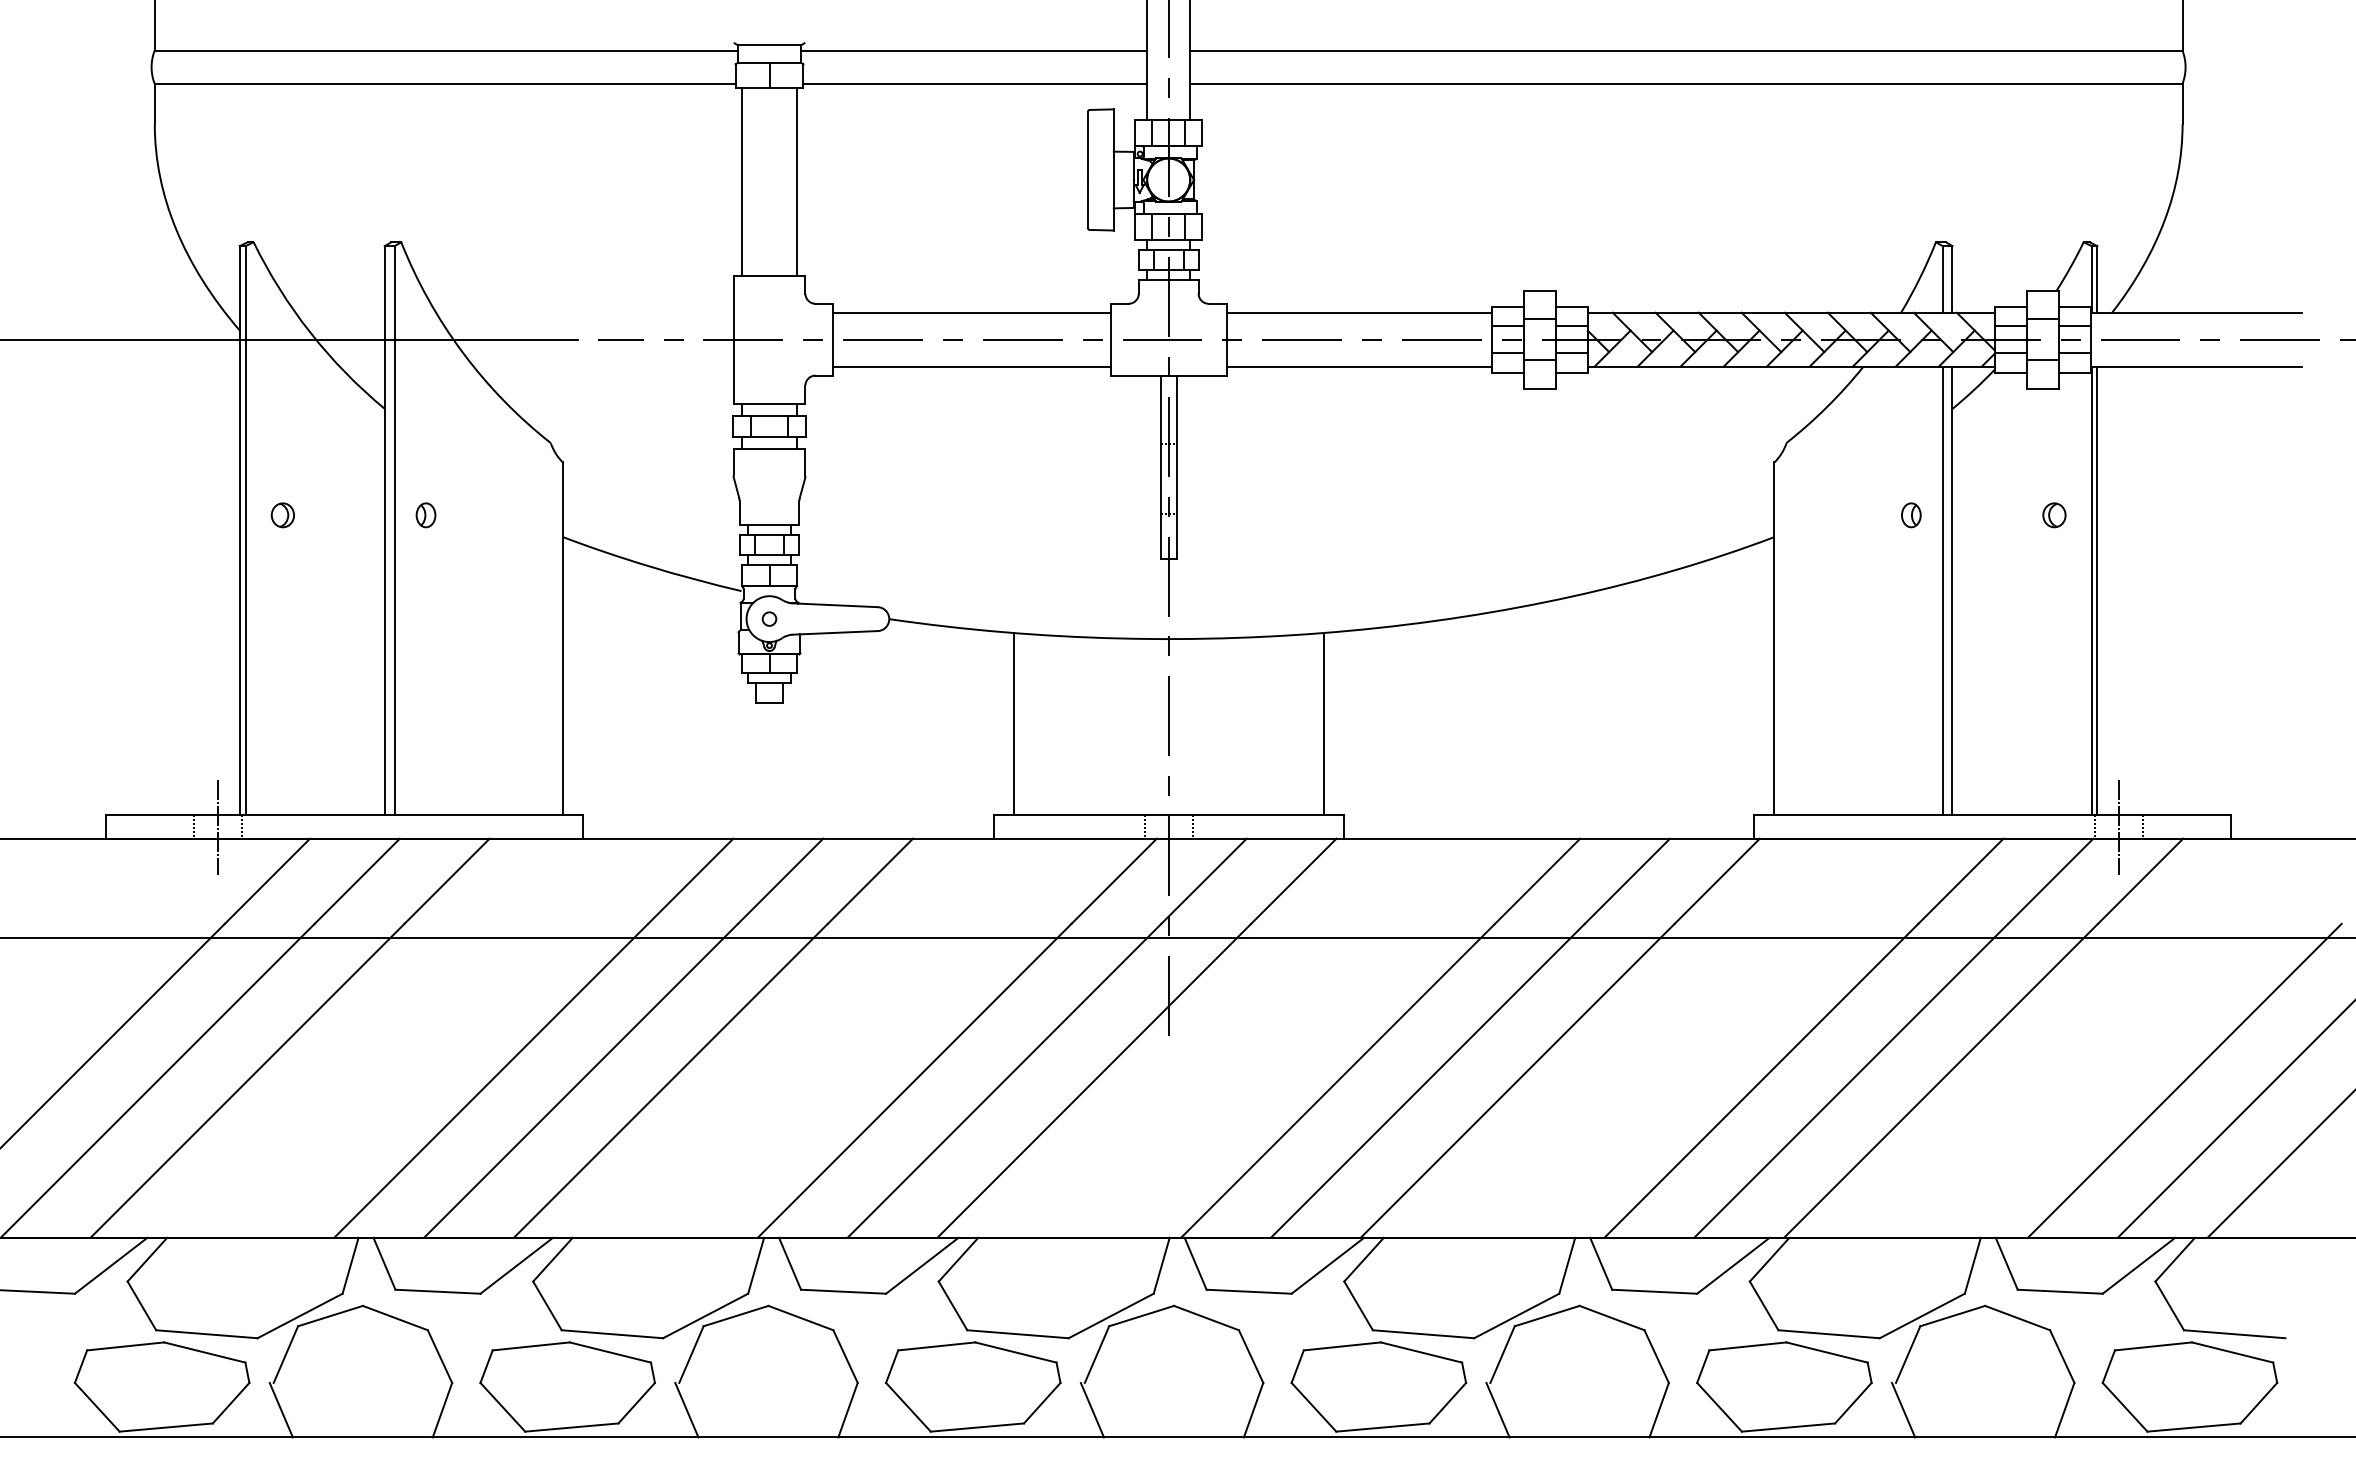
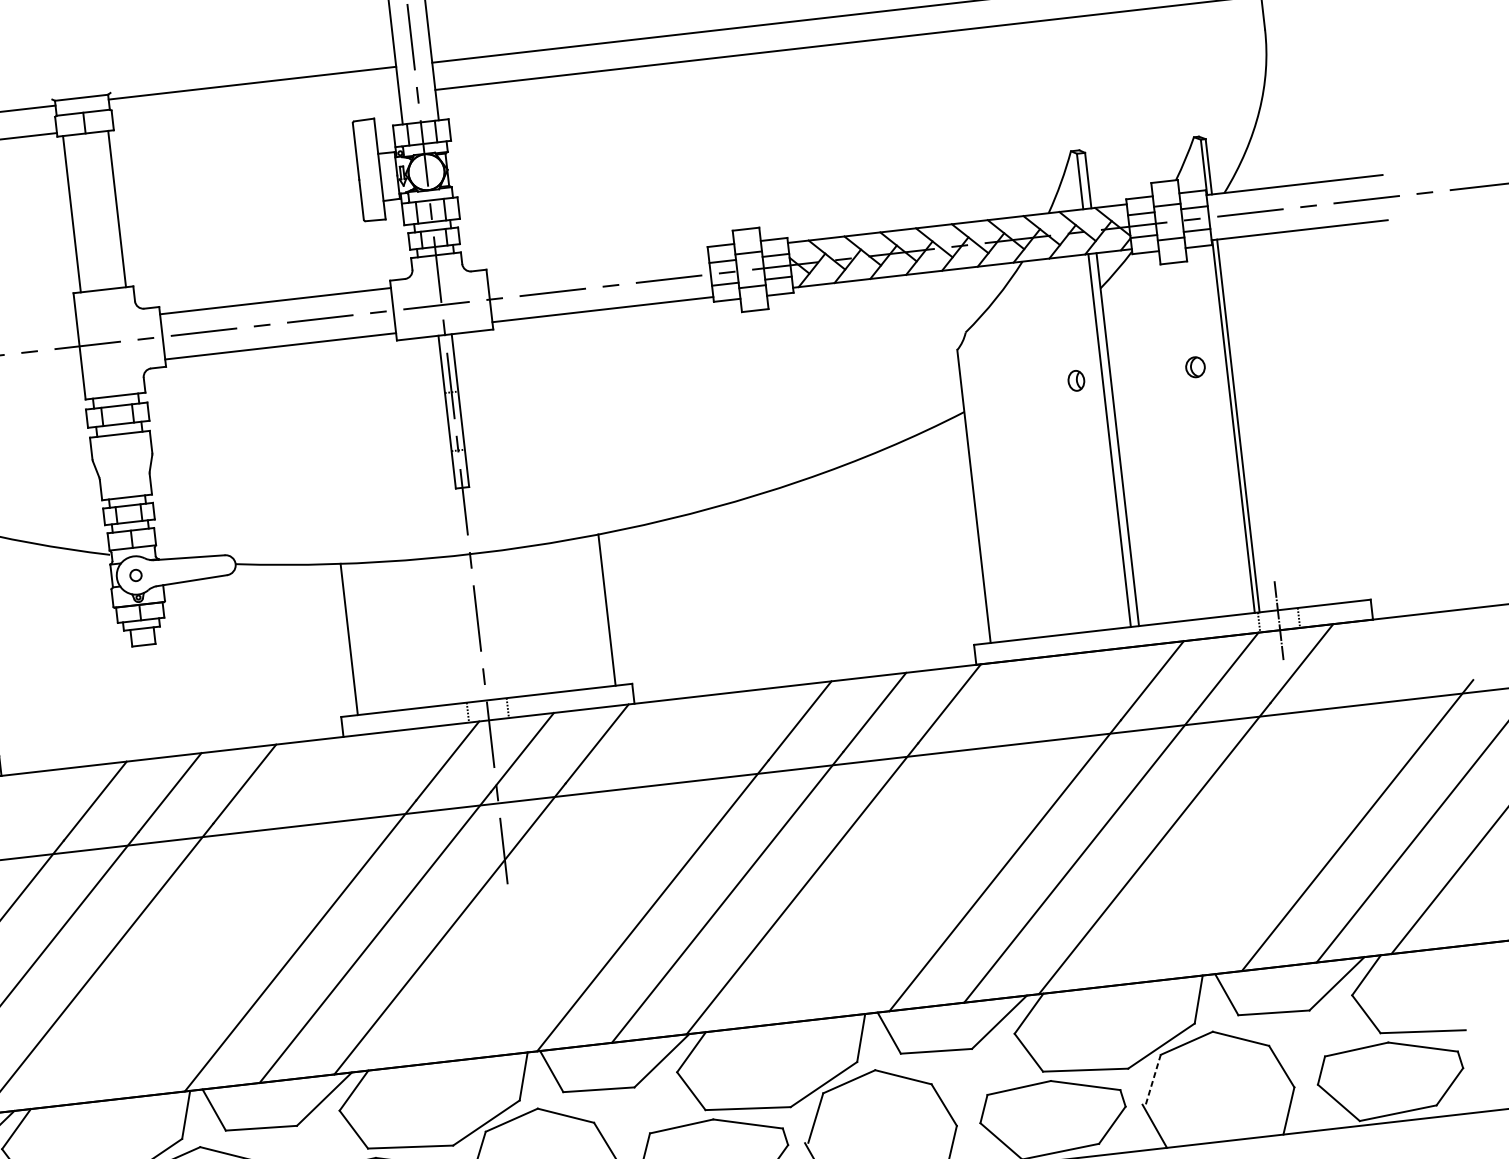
line: (974, 83) -> (255, 110), removed
line: (1359, 312) -> (597, 264), removed
line: (1908, 1354) -> (1153, 1079), solid -> dashed

